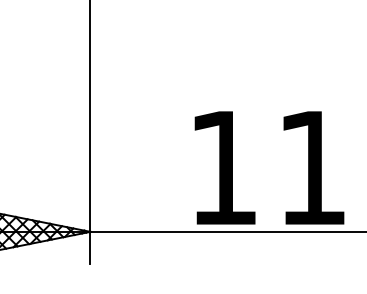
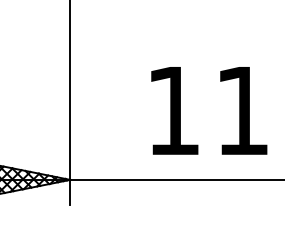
text: (269, 167) -> (209, 110), moved

